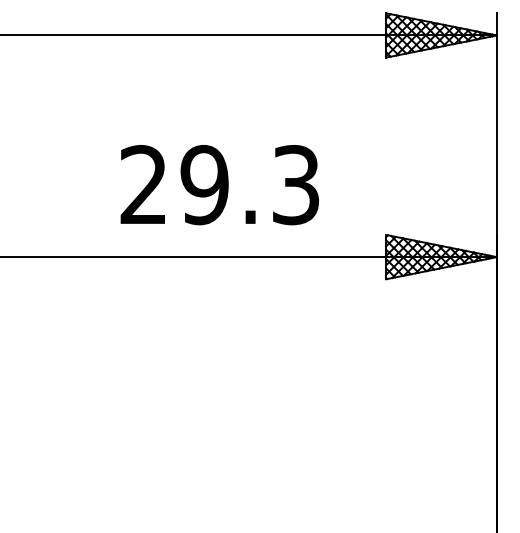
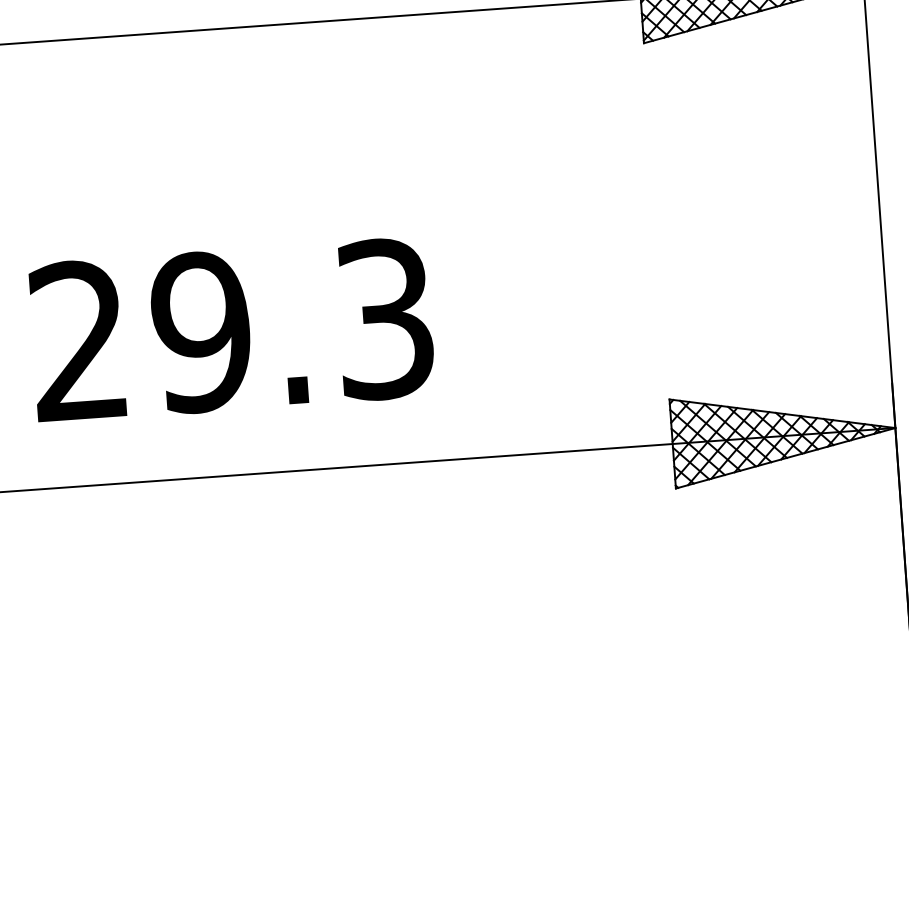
text: (219, 185) -> (231, 331), moved

